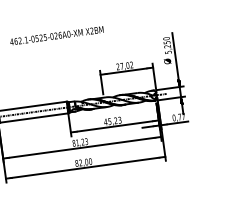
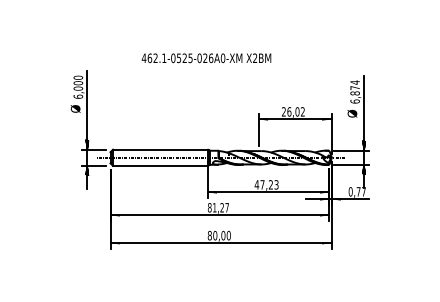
text: (166, 45) -> (354, 91), 5,250 -> 6,874
text: (122, 66) -> (289, 111), 27,02 -> 26,02
text: (109, 121) -> (262, 184), 45,23 -> 47,23
text: (86, 141) -> (226, 207), 81,23 -> 81,27
text: (80, 162) -> (215, 235), 82,00 -> 80,00

